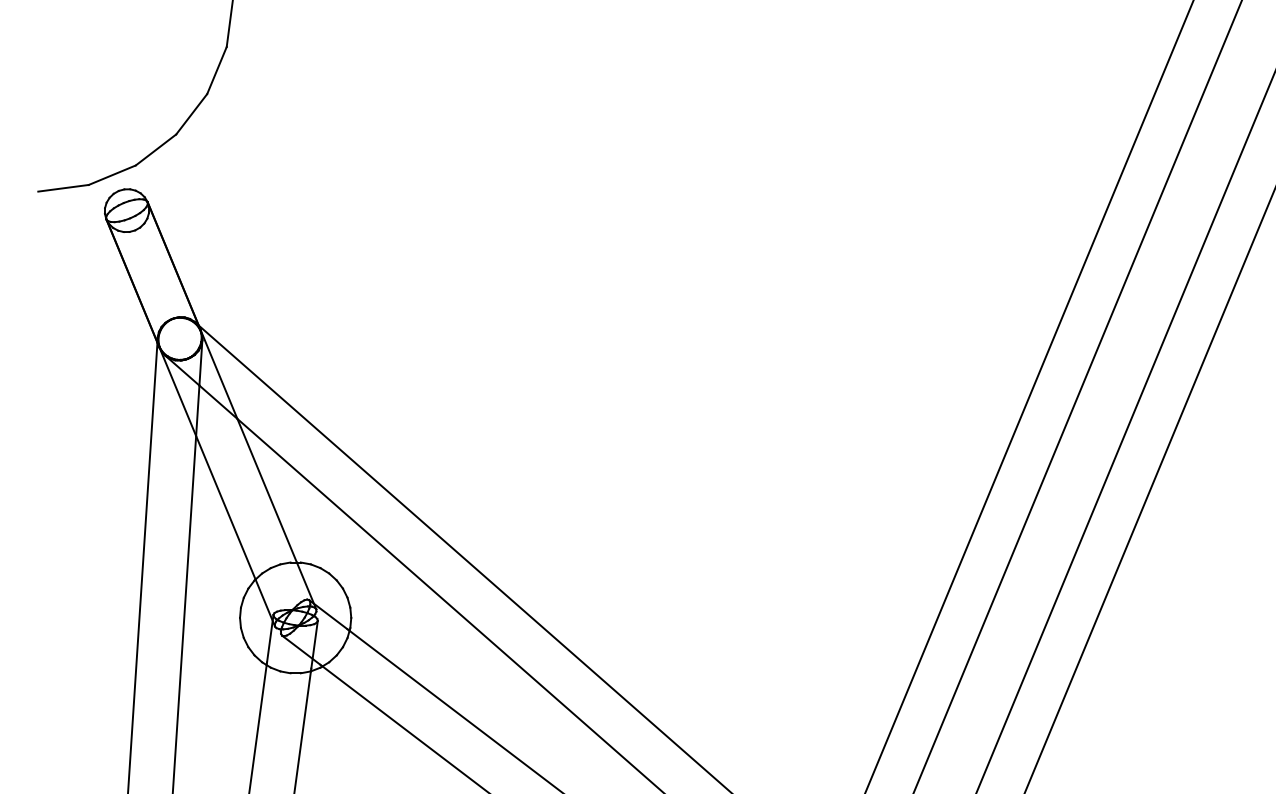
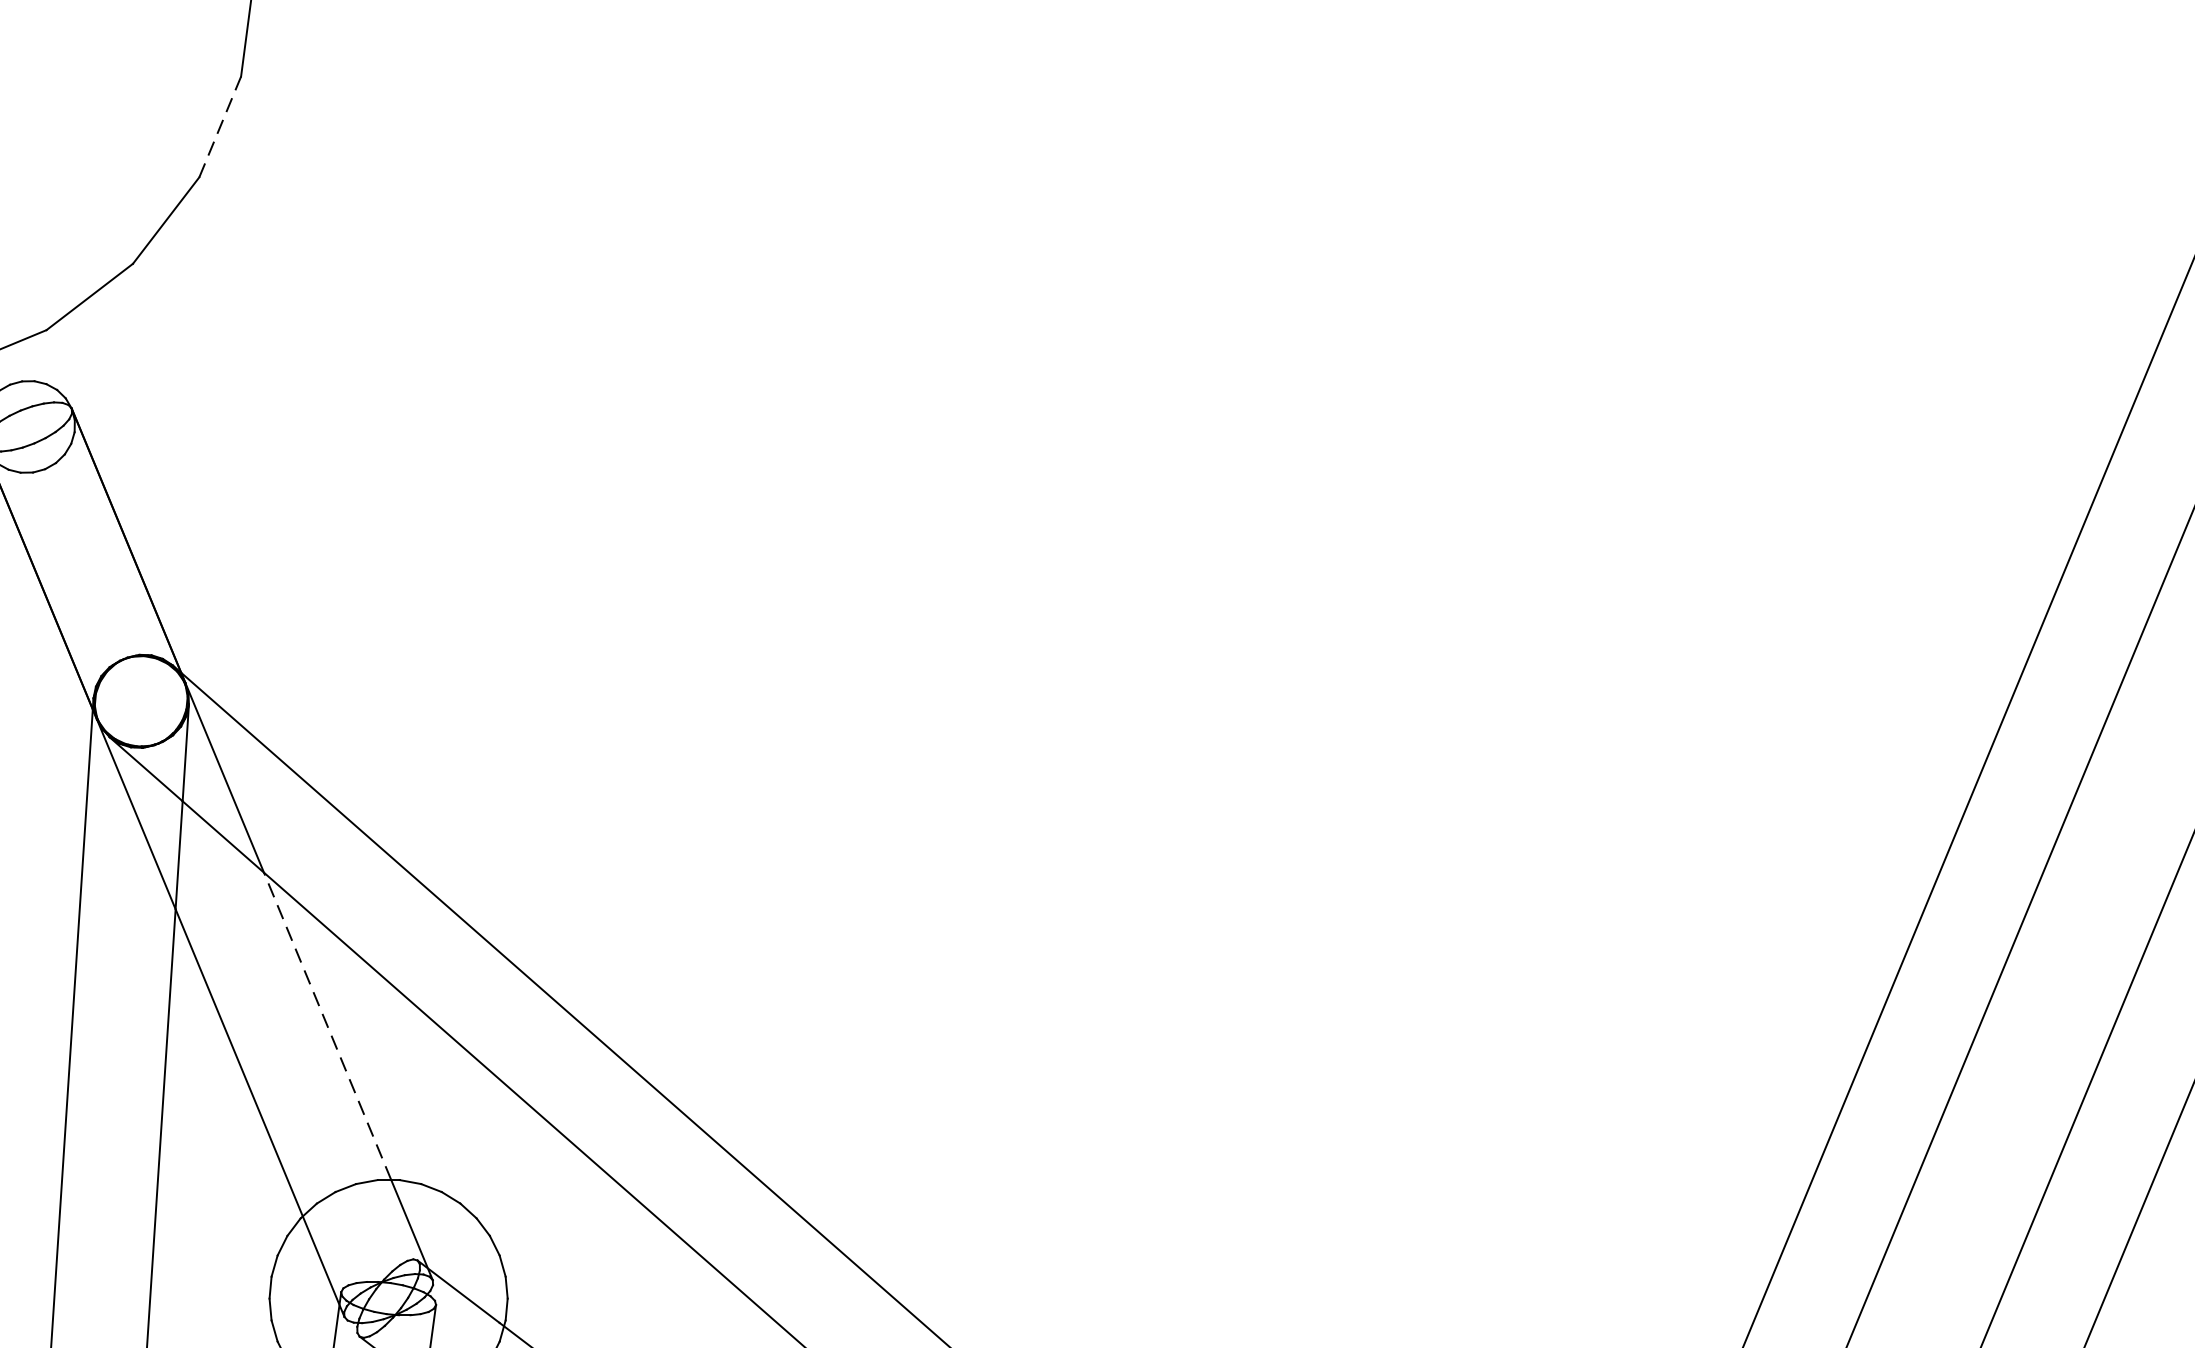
line: (217, 70) -> (221, 126), solid -> dashed
line: (267, 490) -> (328, 1025), solid -> dashed

